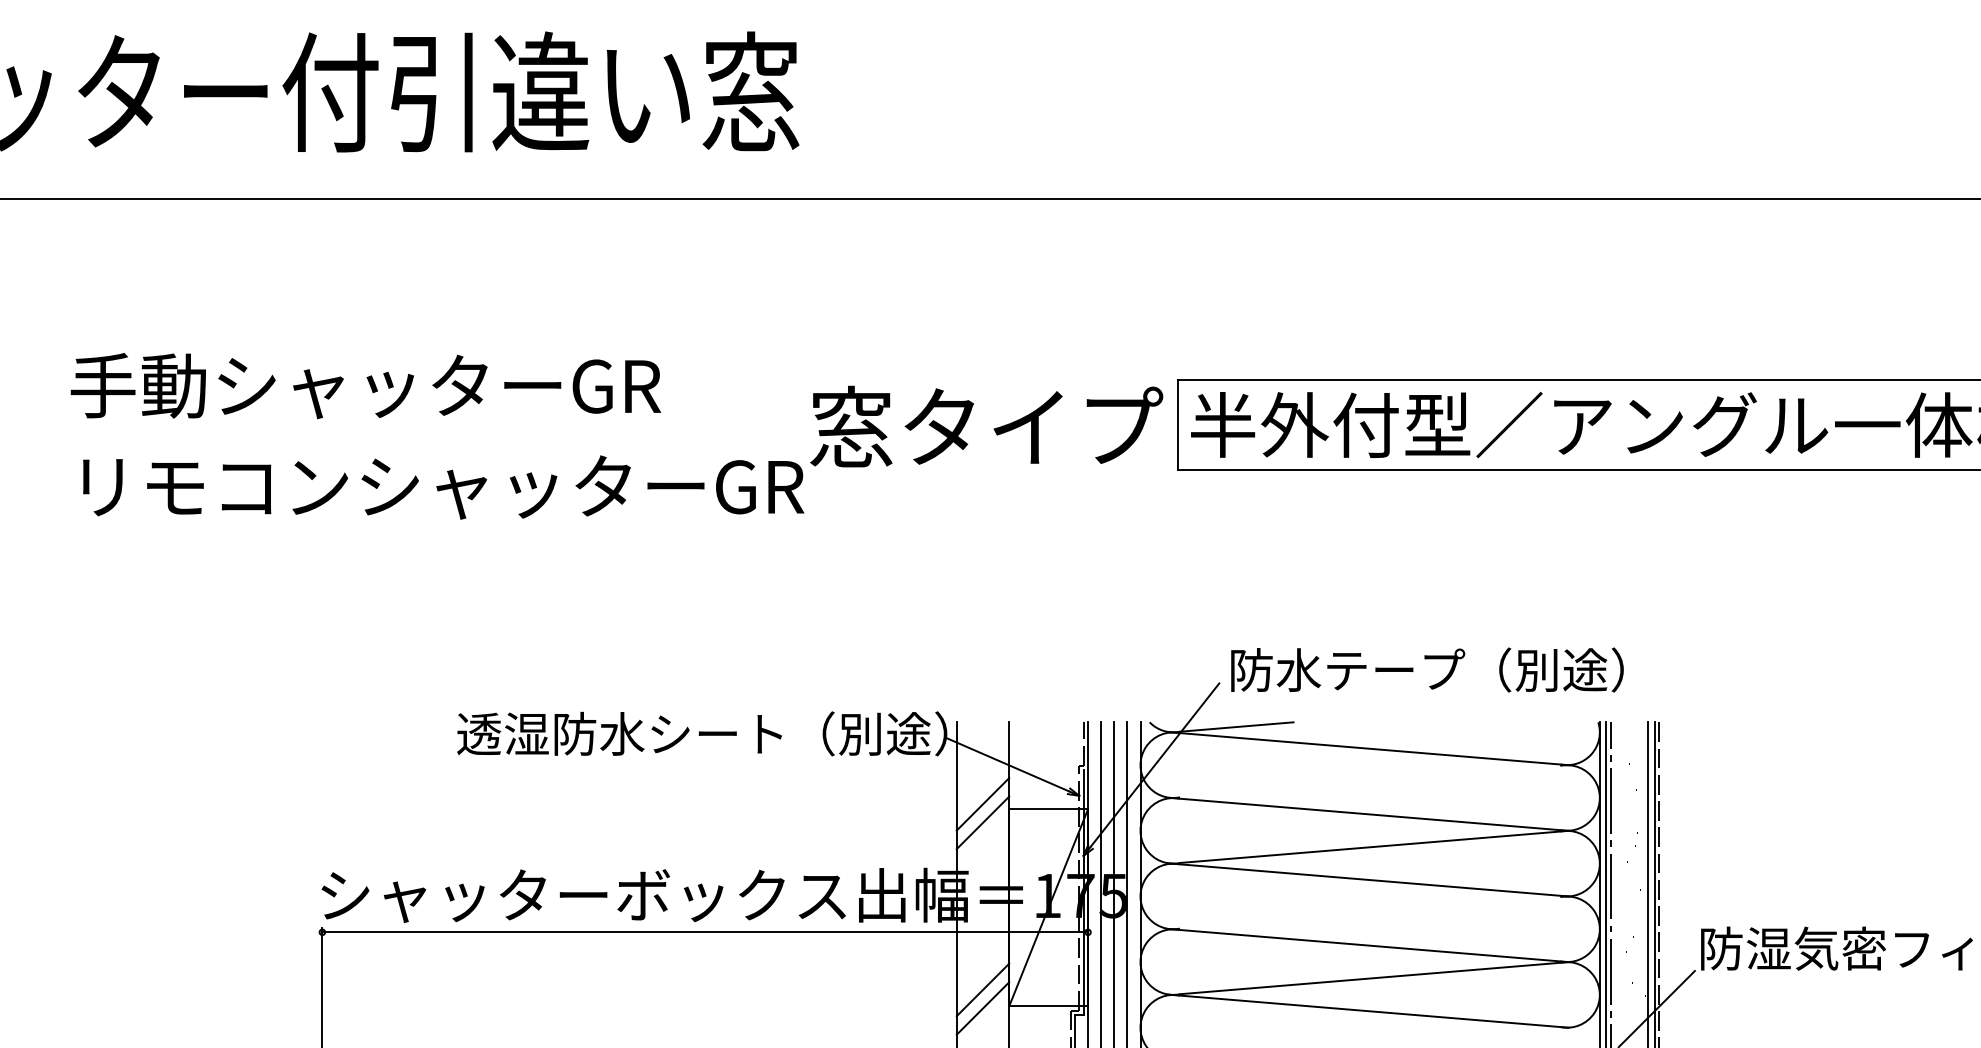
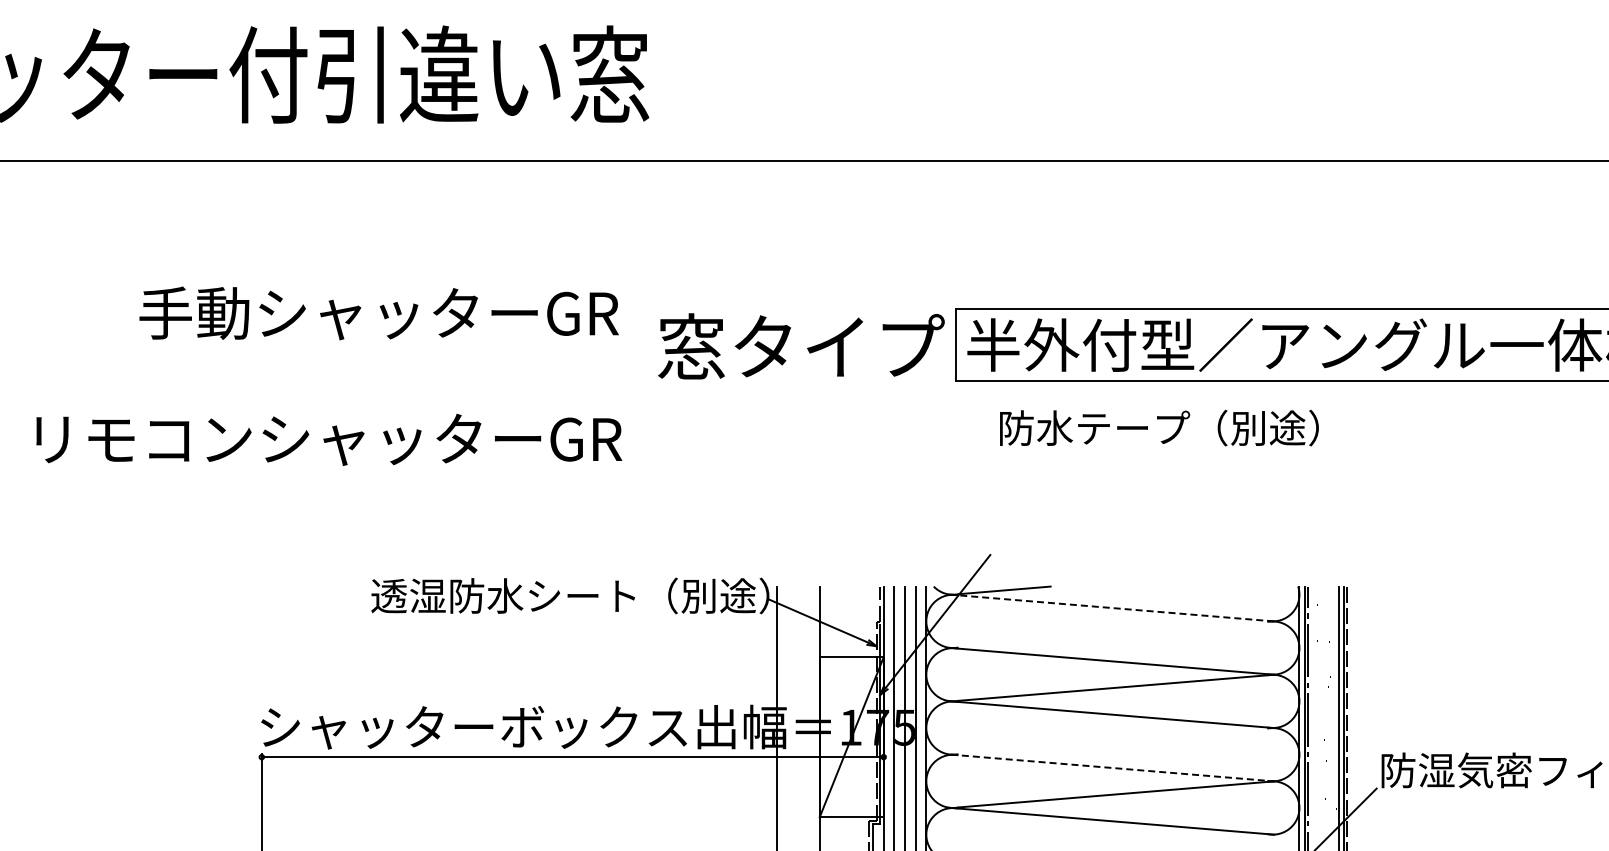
text: (365, 386) -> (378, 313), moved
text: (443, 487) -> (329, 439), moved
text: (1427, 669) -> (1159, 427), moved
line: (1367, 748) -> (1110, 607), solid -> dashed
line: (983, 803) -> (798, 652), removed
line: (983, 821) -> (798, 667), removed
line: (1370, 946) -> (1113, 768), solid -> dashed
line: (983, 989) -> (798, 803), removed
line: (983, 1007) -> (798, 818), removed

